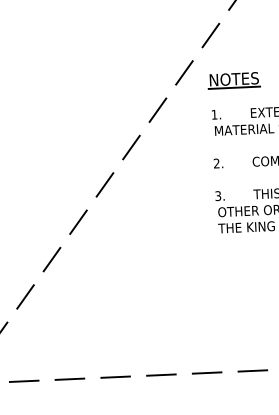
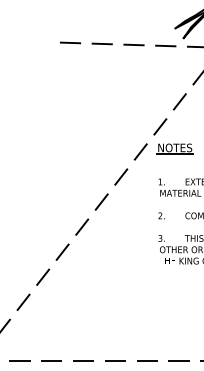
part: (233, 80) -> (174, 148), moved

